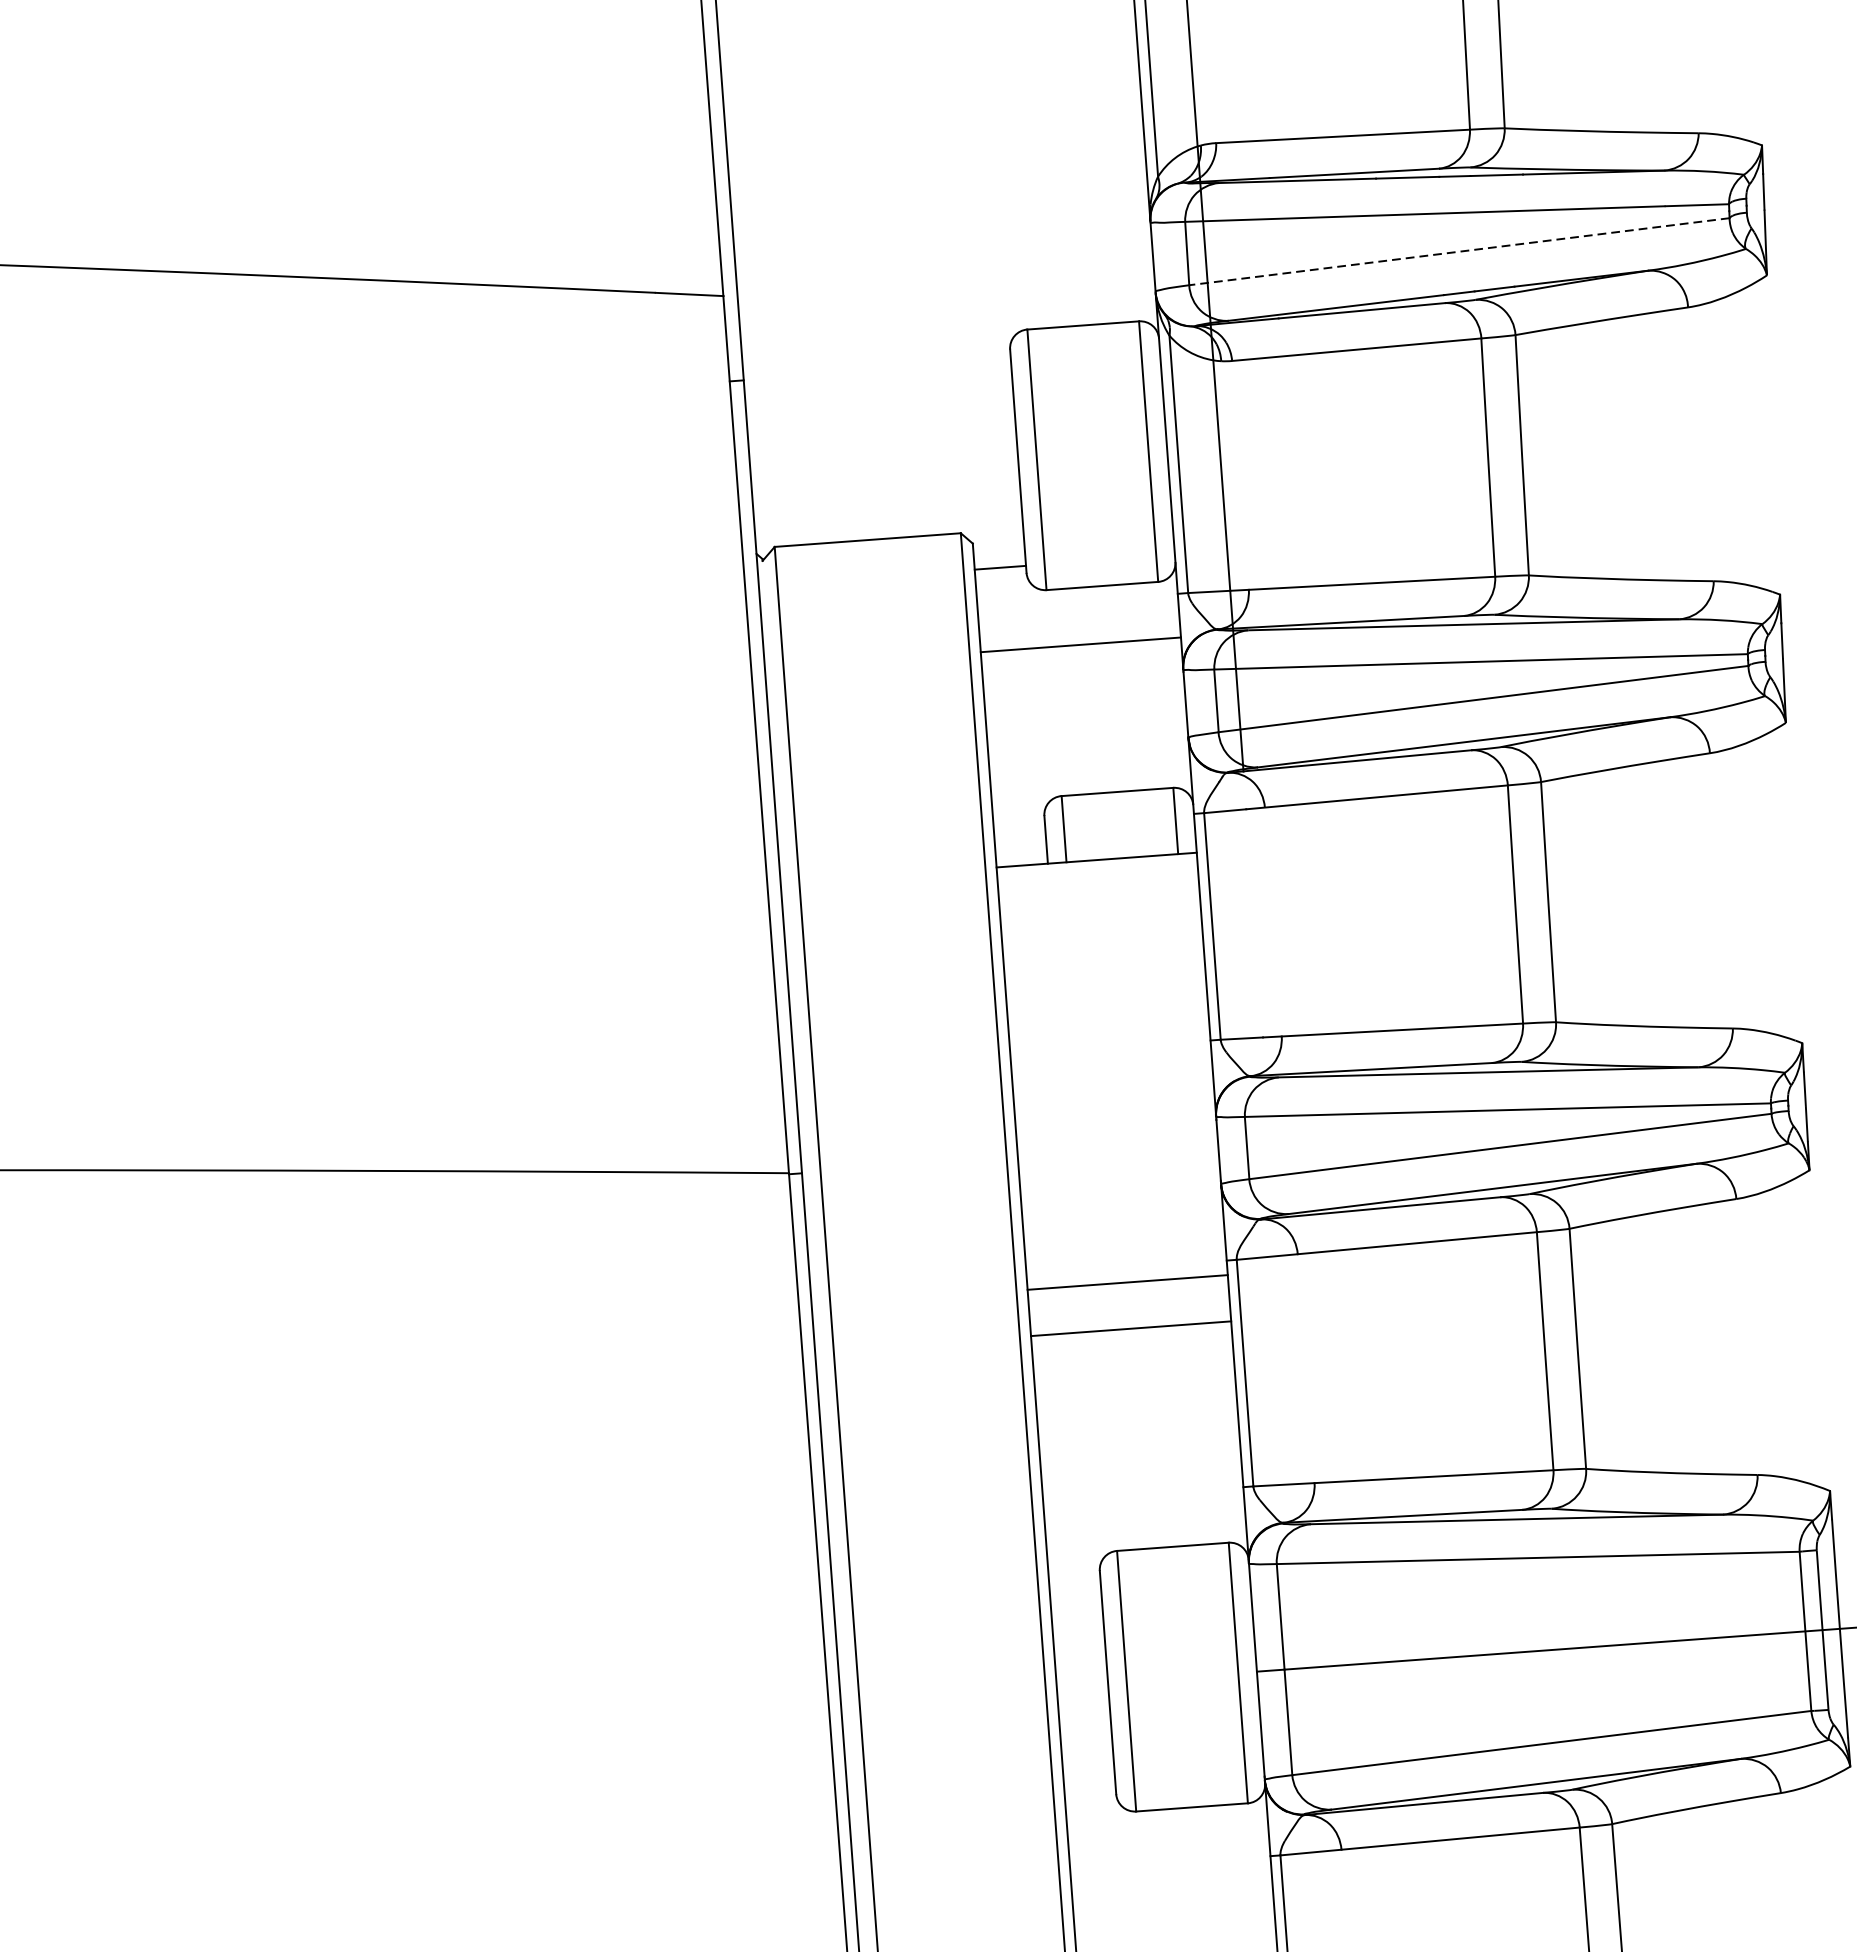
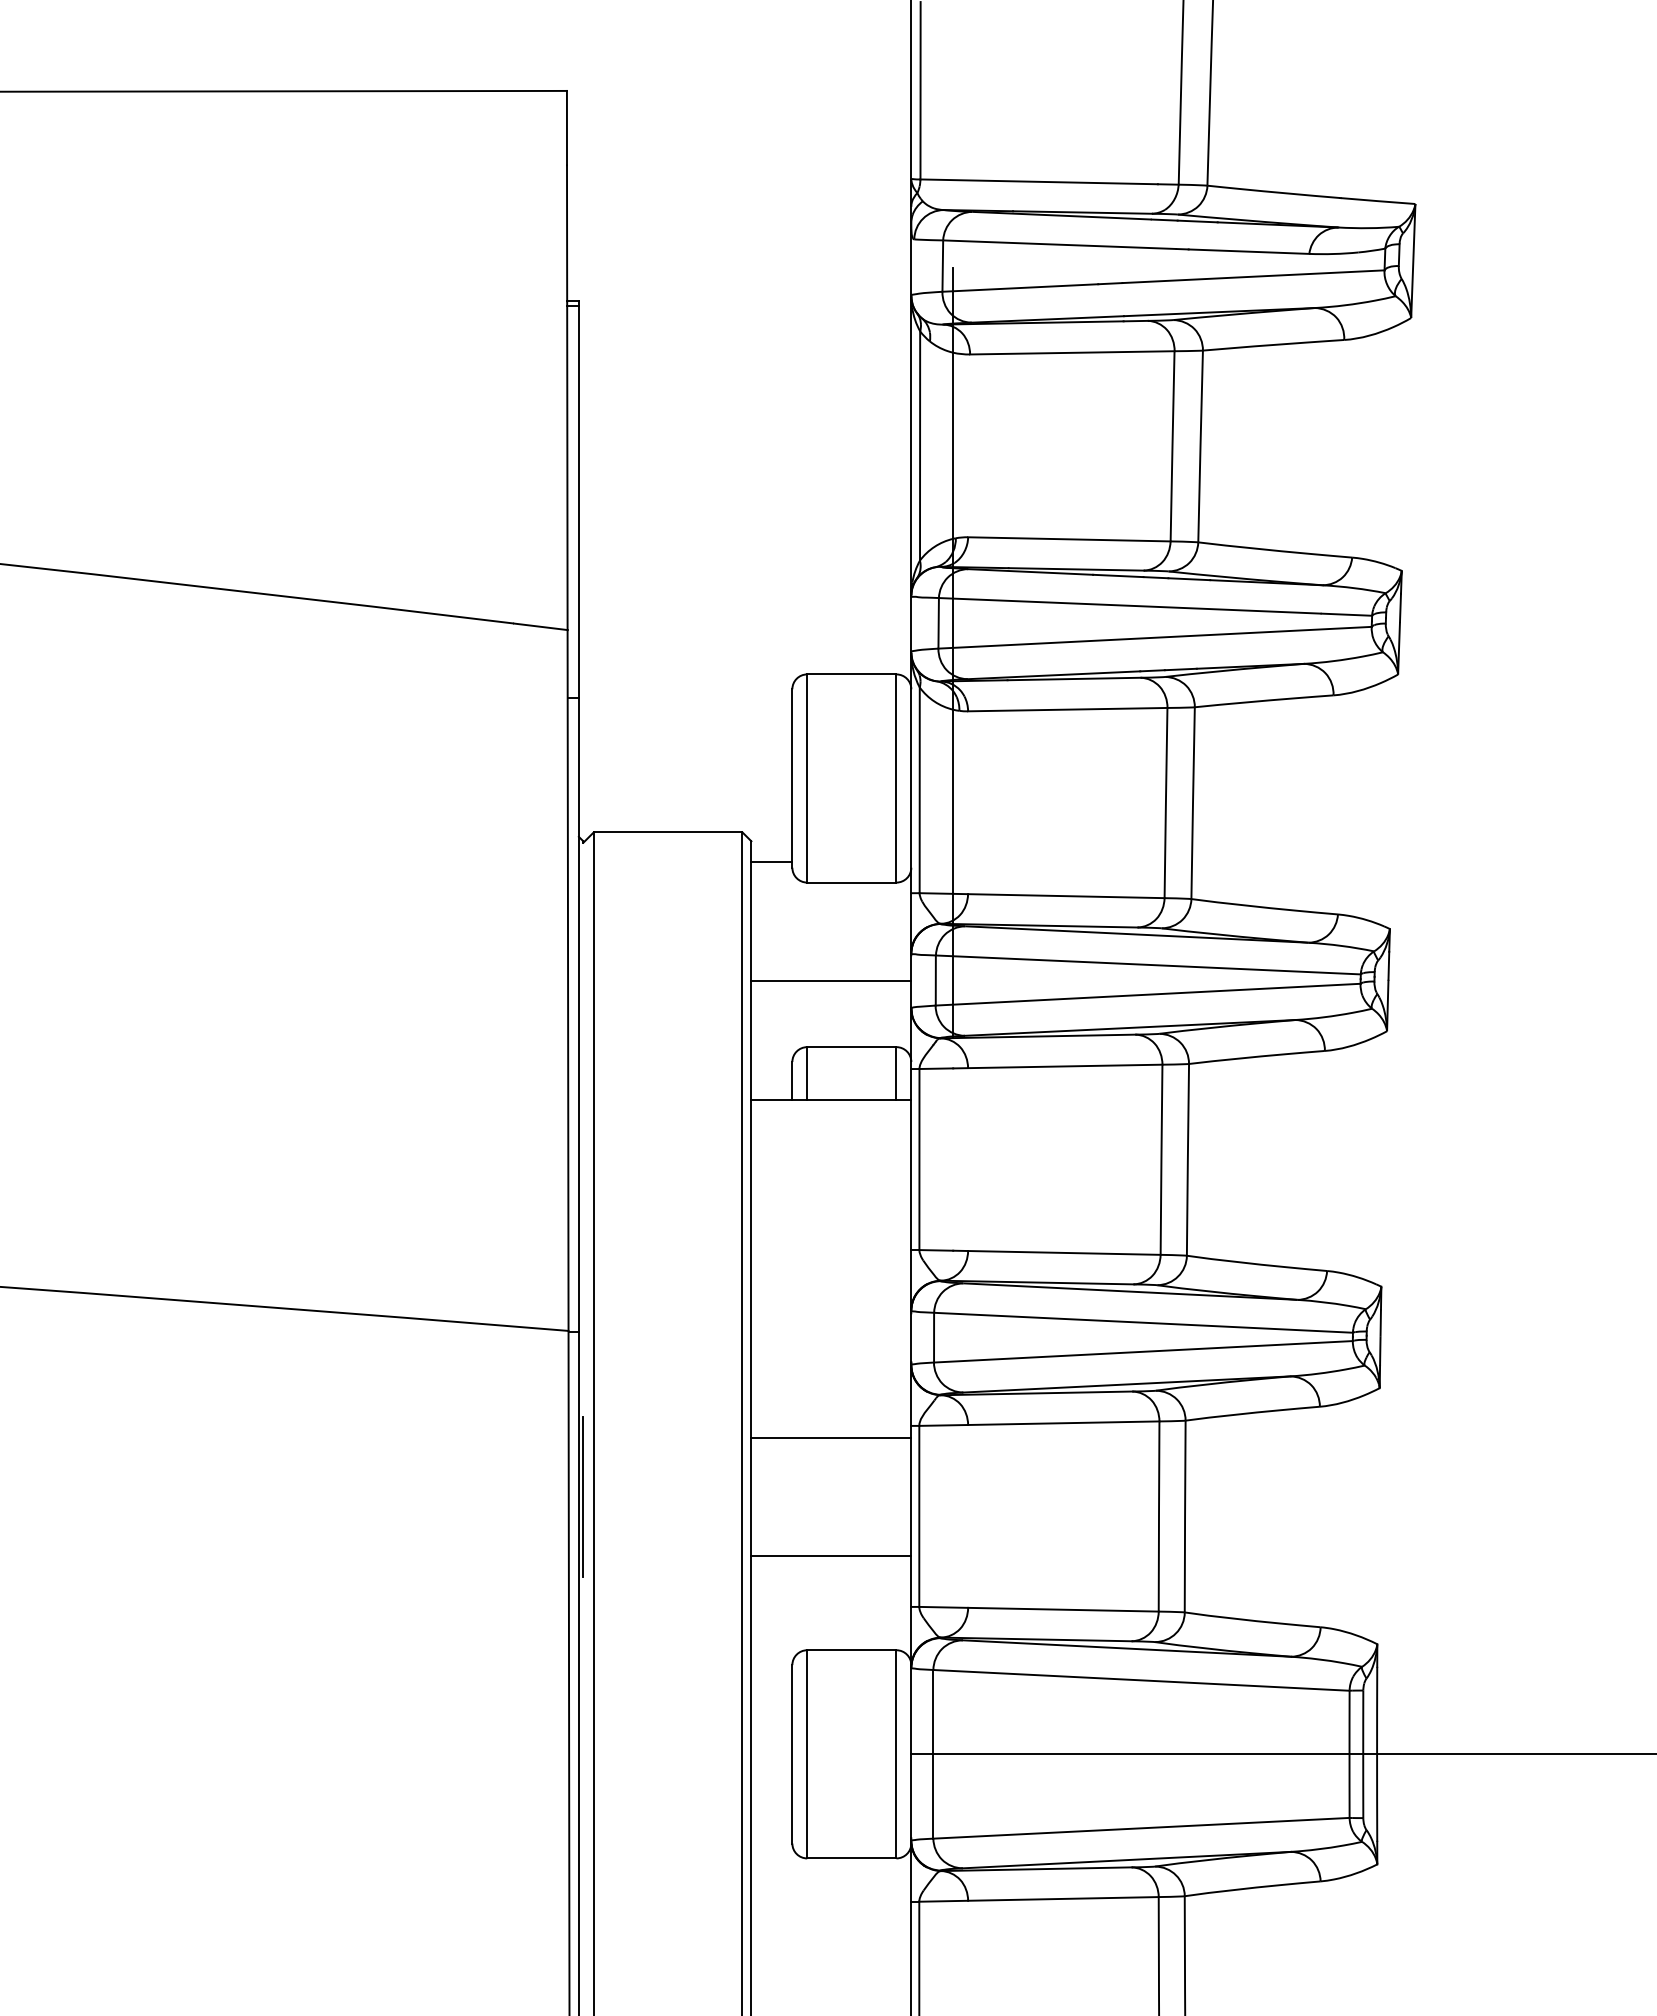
line: (1459, 251) -> (1155, 637), dashed -> solid
line: (1081, 645) -> (831, 981), moved
line: (1131, 1328) -> (831, 1556), moved
line: (822, 1379) -> (583, 1496), added

